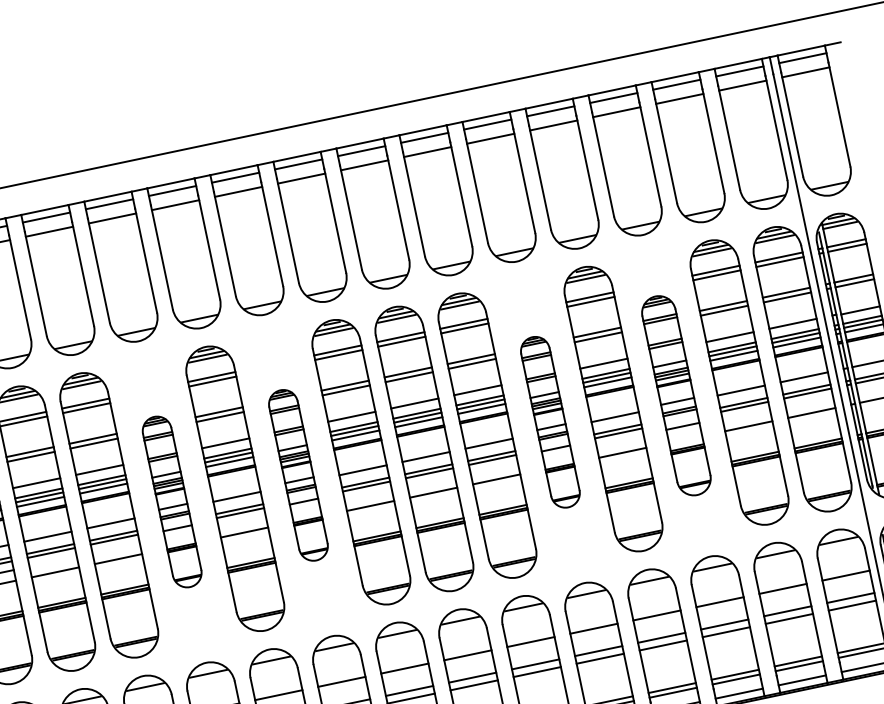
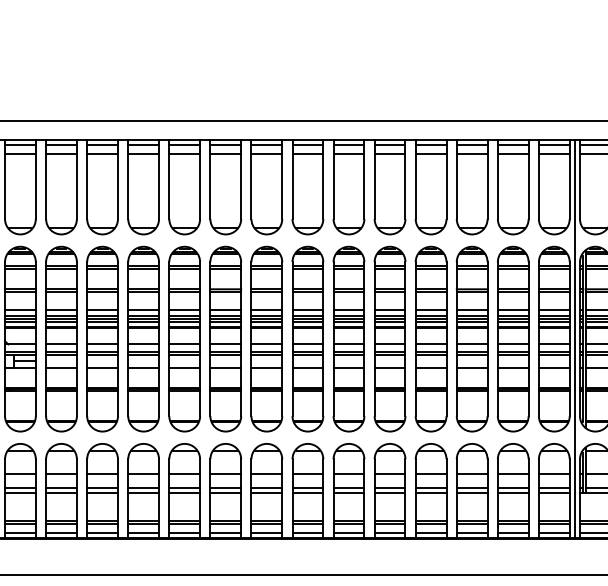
part: (675, 395) -> (471, 338), size x1.43
part: (549, 421) -> (389, 338), size x1.67
part: (297, 474) -> (225, 338), size x1.67
part: (171, 501) -> (143, 338), size x1.67

